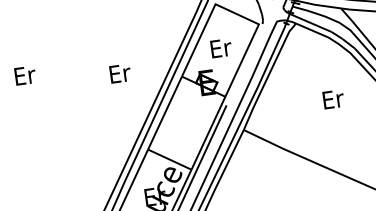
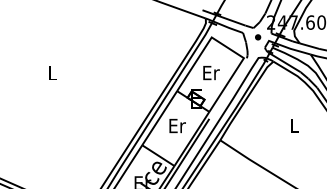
text: (120, 74) -> (177, 126), moved
text: (24, 76) -> (52, 73), Er -> L
text: (333, 98) -> (294, 125), Er -> L

